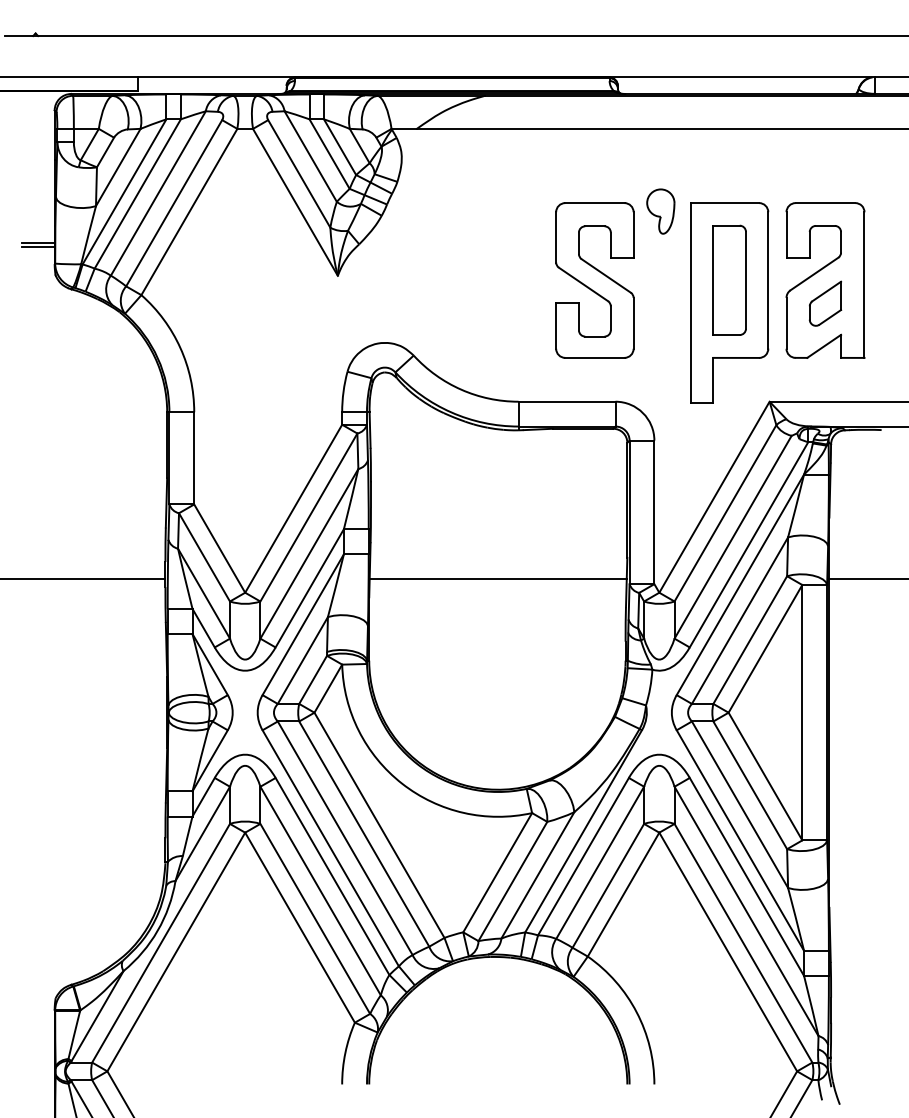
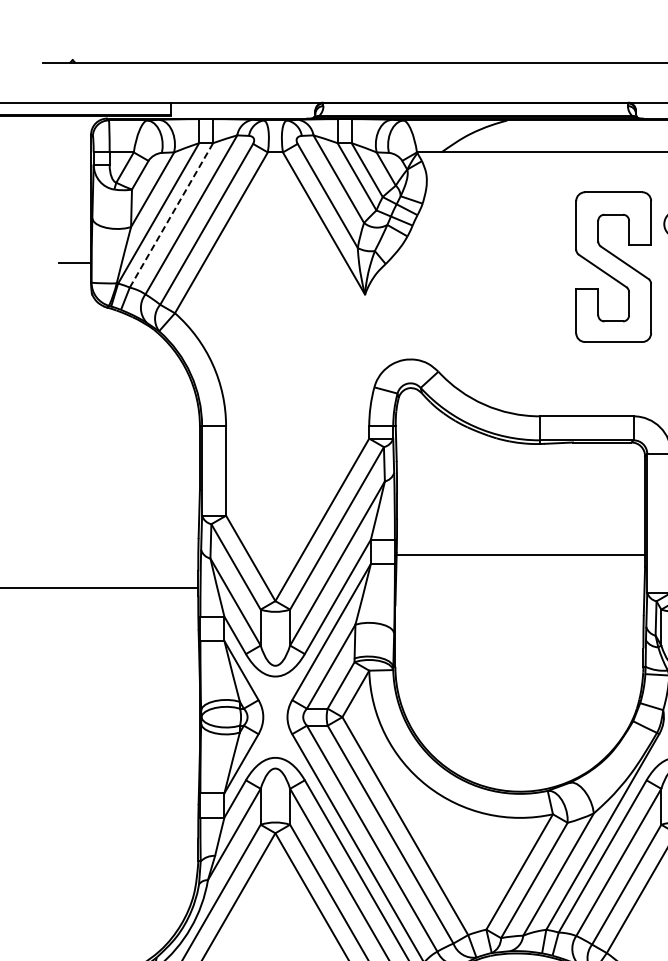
line: (138, 193) -> (172, 214), solid -> dashed
line: (37, 247) -> (74, 267), removed
part: (594, 280) -> (613, 267), moved
line: (497, 578) -> (519, 554), moved

